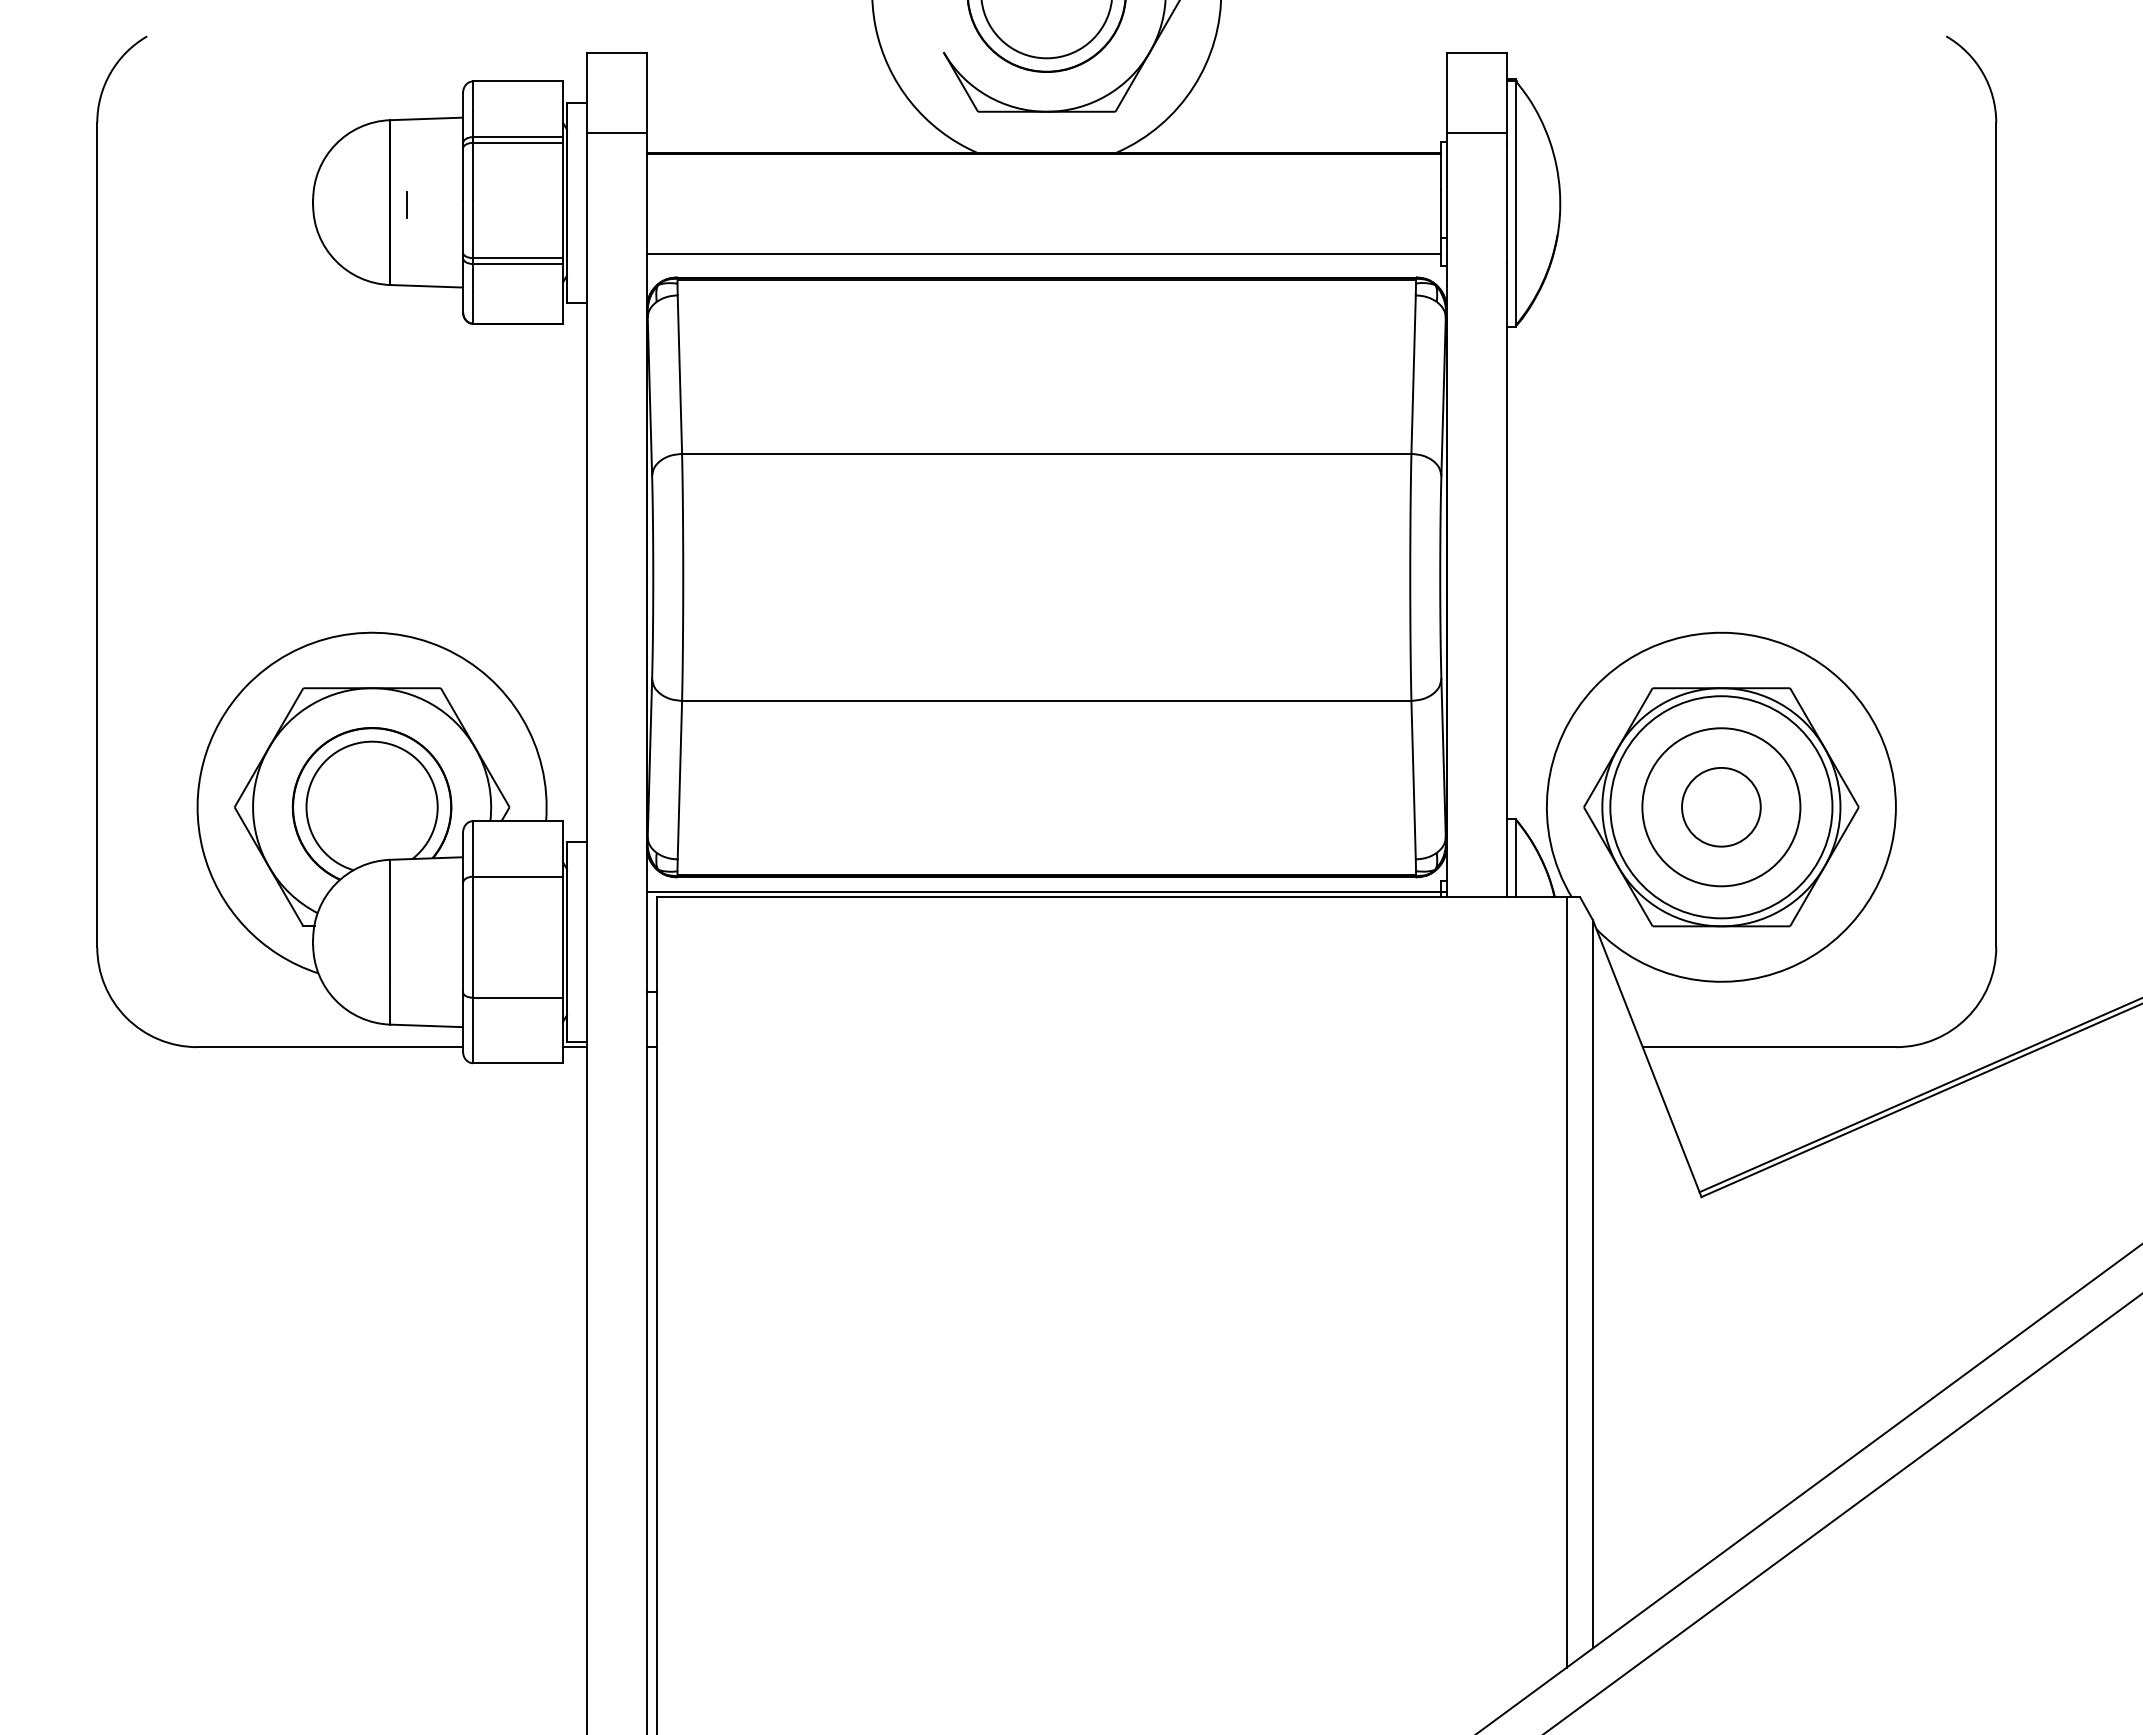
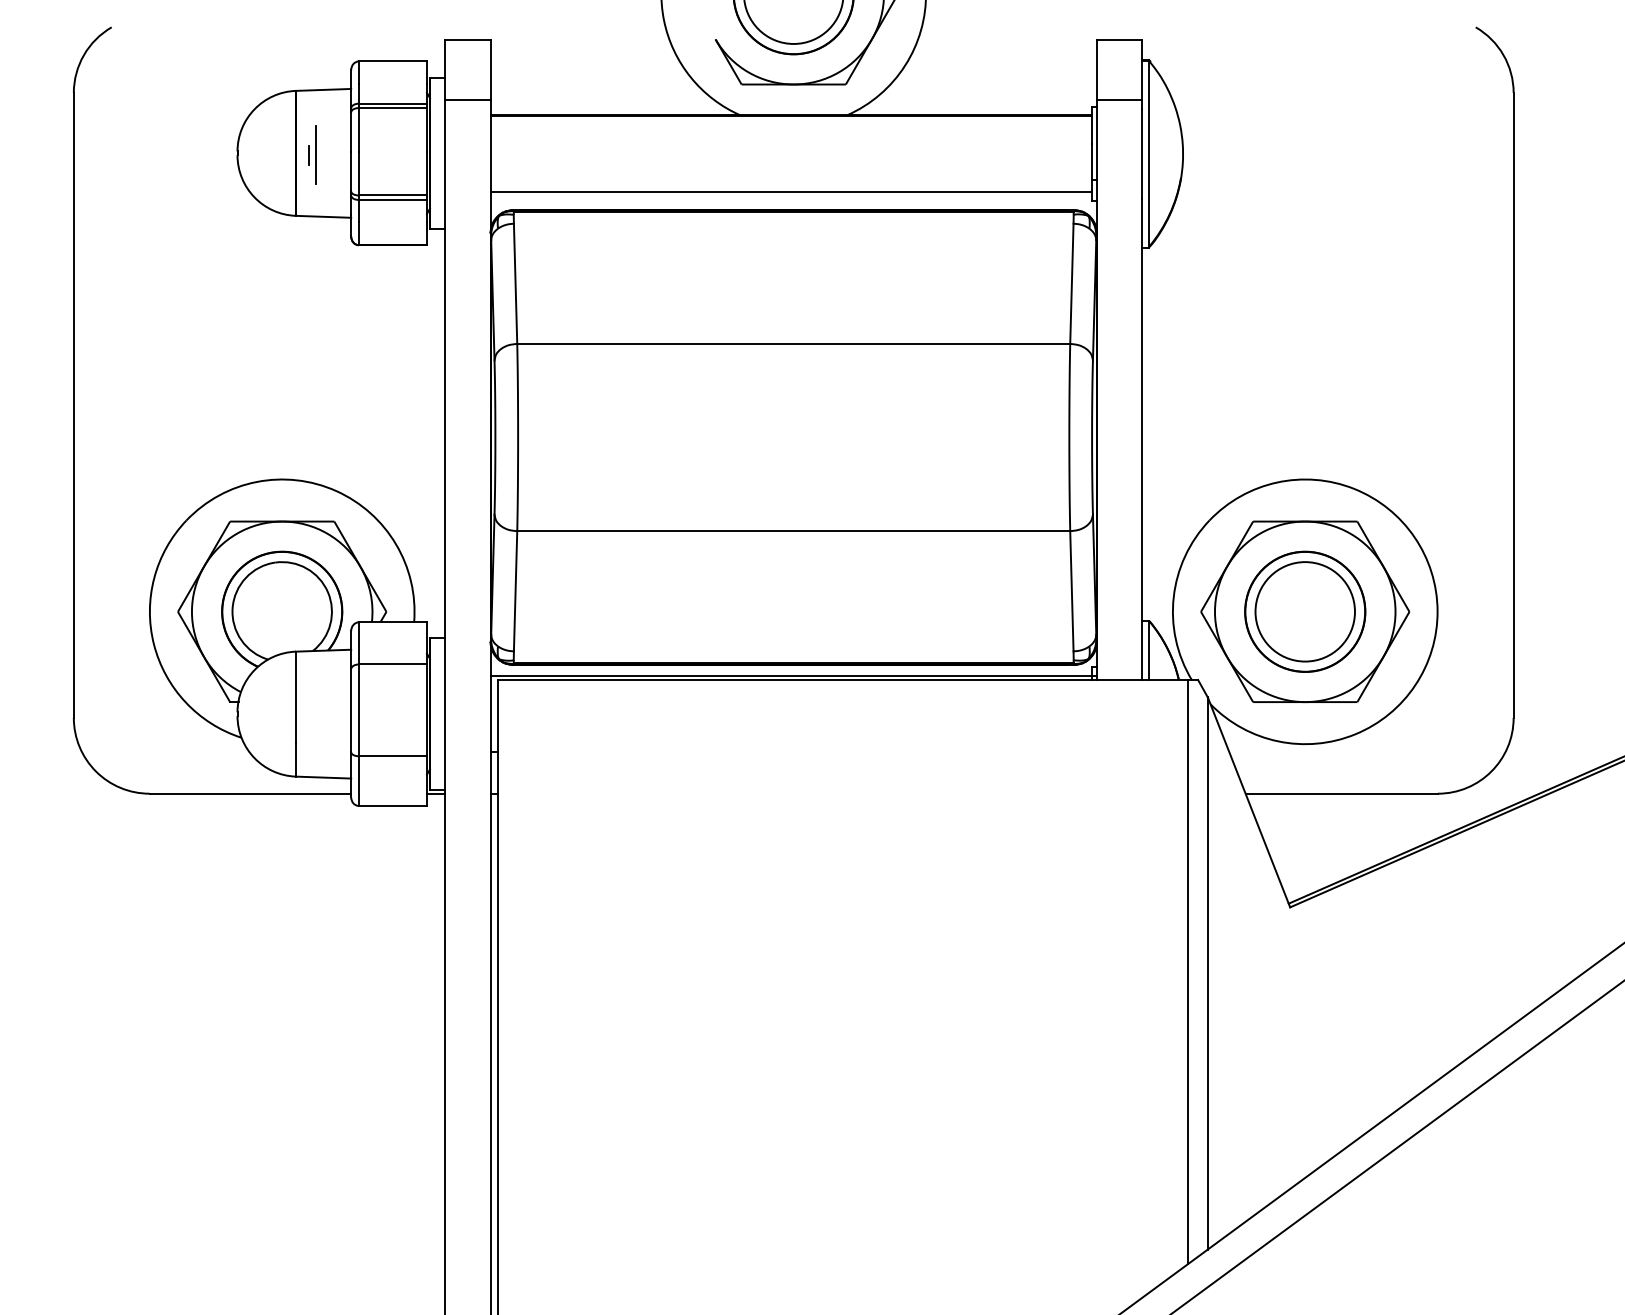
line: (416, 204) -> (315, 154), added
circle: (1720, 806) -> (1304, 611), size x1.67
circle: (1721, 806) -> (1305, 611), size x0.71

